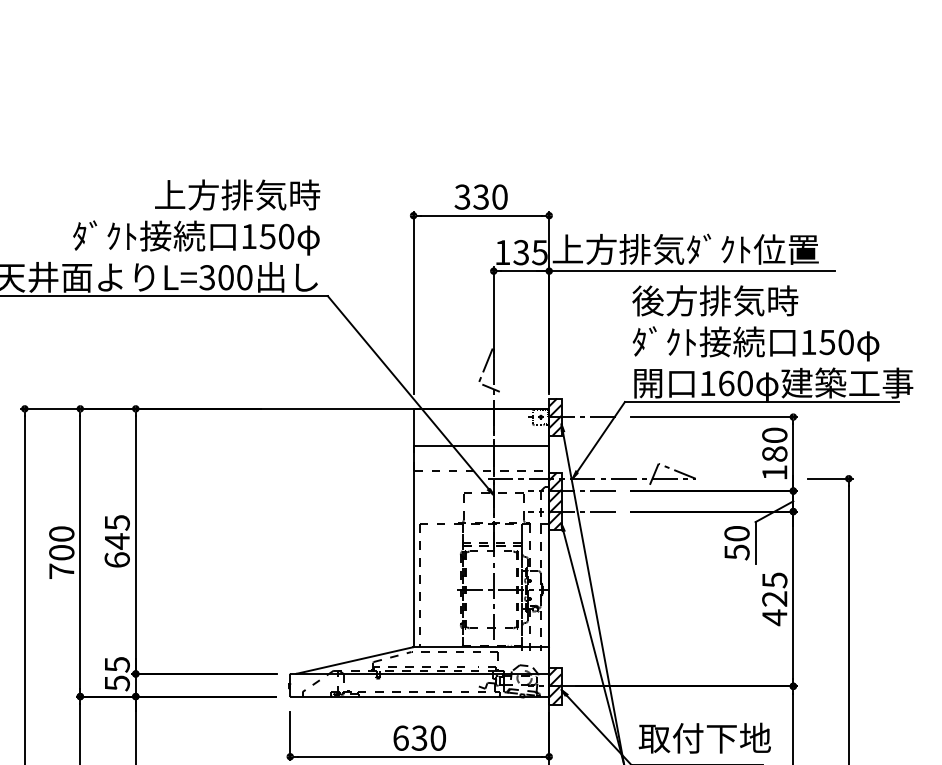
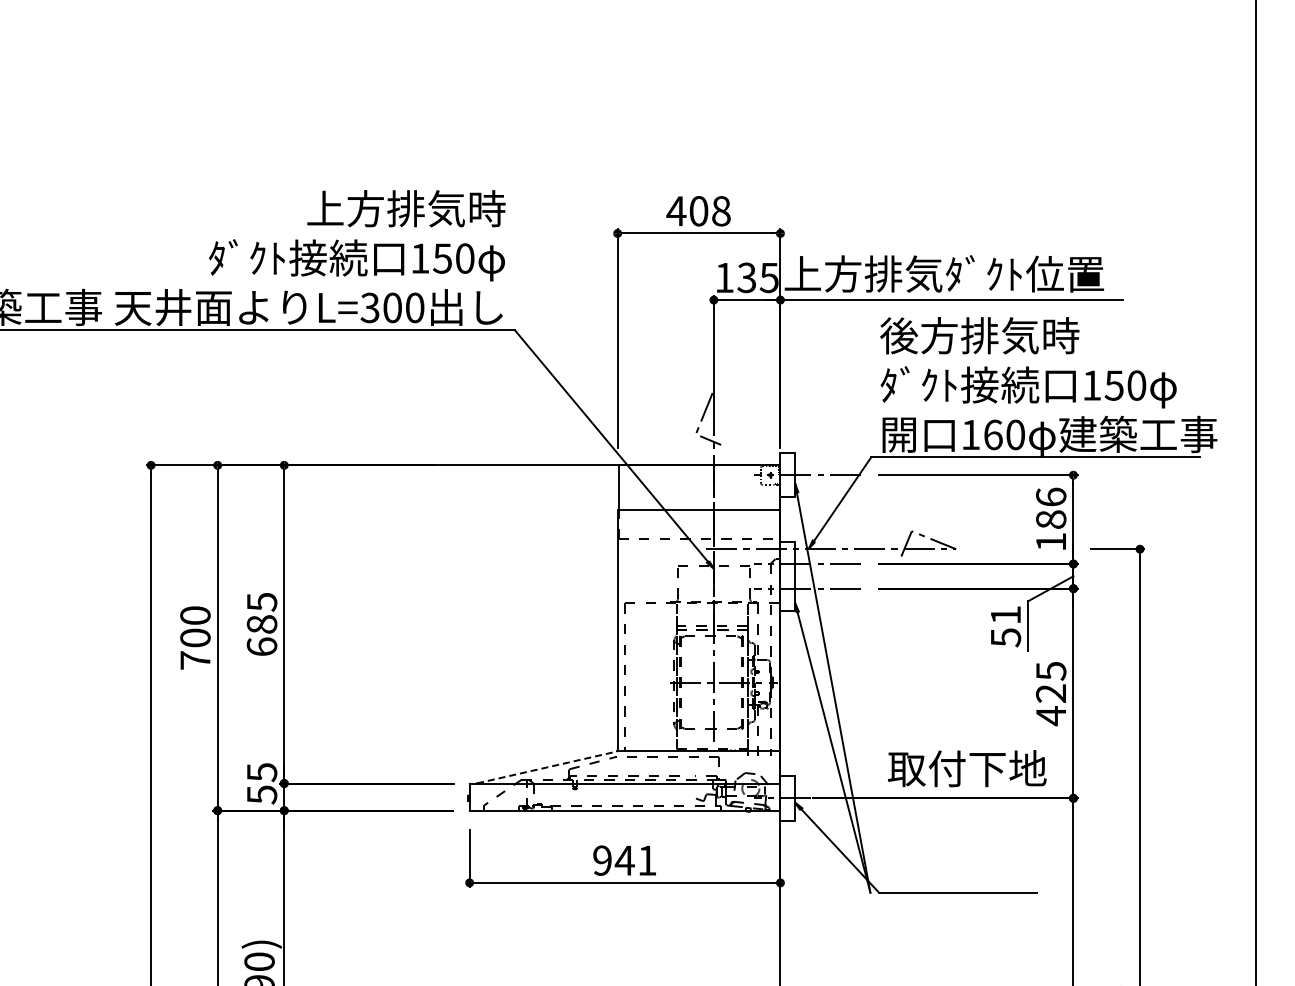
text: (480, 197) -> (698, 211), 330 -> 408
hatch: (555, 417) -> (787, 475), removed
text: (775, 434) -> (1051, 496), 180 -> 186
hatch: (555, 500) -> (787, 575), removed
text: (736, 533) -> (1005, 615), 50 -> 51
text: (116, 541) -> (261, 624), 645 -> 685
line: (355, 660) -> (547, 767), solid -> dashed
hatch: (555, 686) -> (787, 798), removed
text: (419, 738) -> (624, 860), 630 -> 941
text: (705, 738) -> (967, 768), moved

